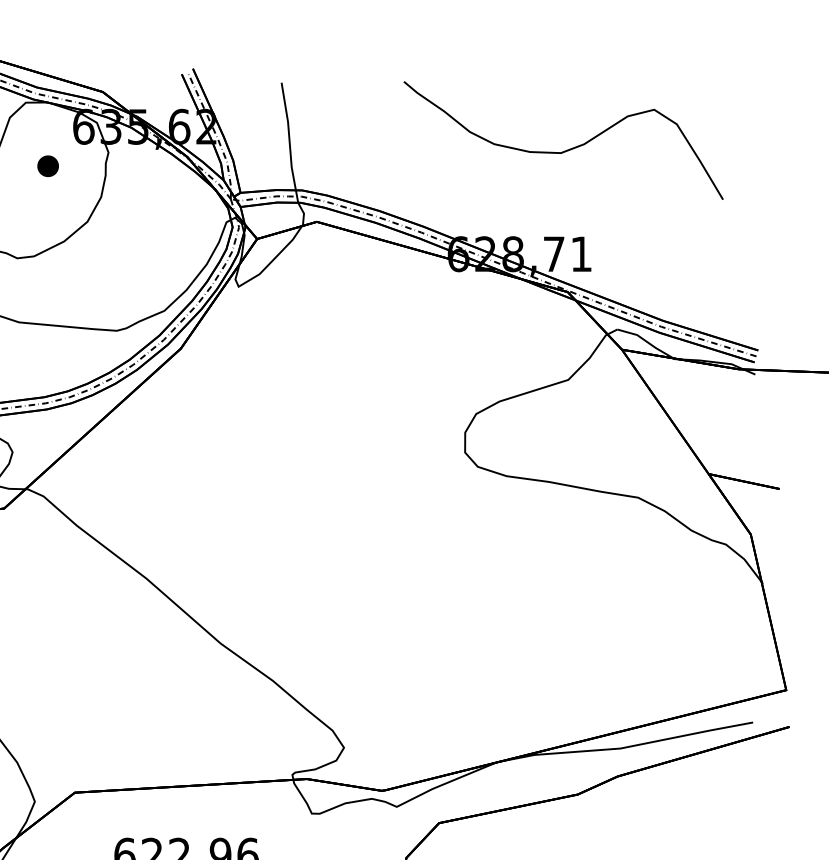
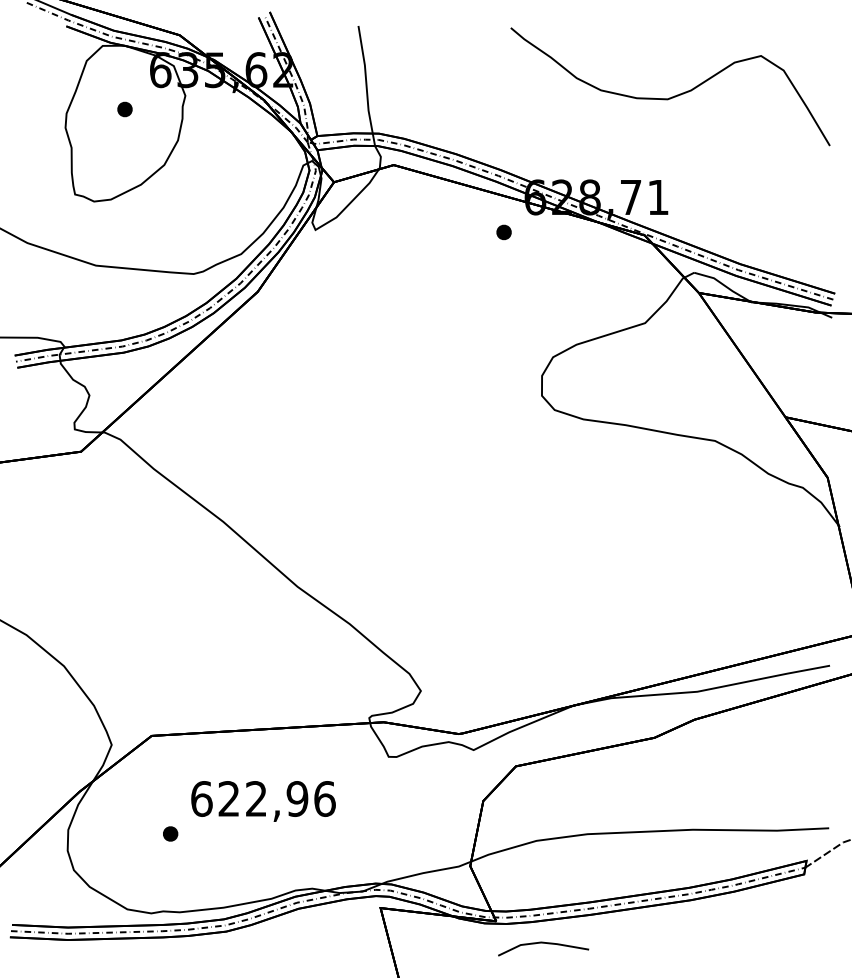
curve: (567, 149) -> (674, 95), moved
part: (47, 166) -> (124, 109), size x0.71
part: (426, 289) -> (503, 232), added

